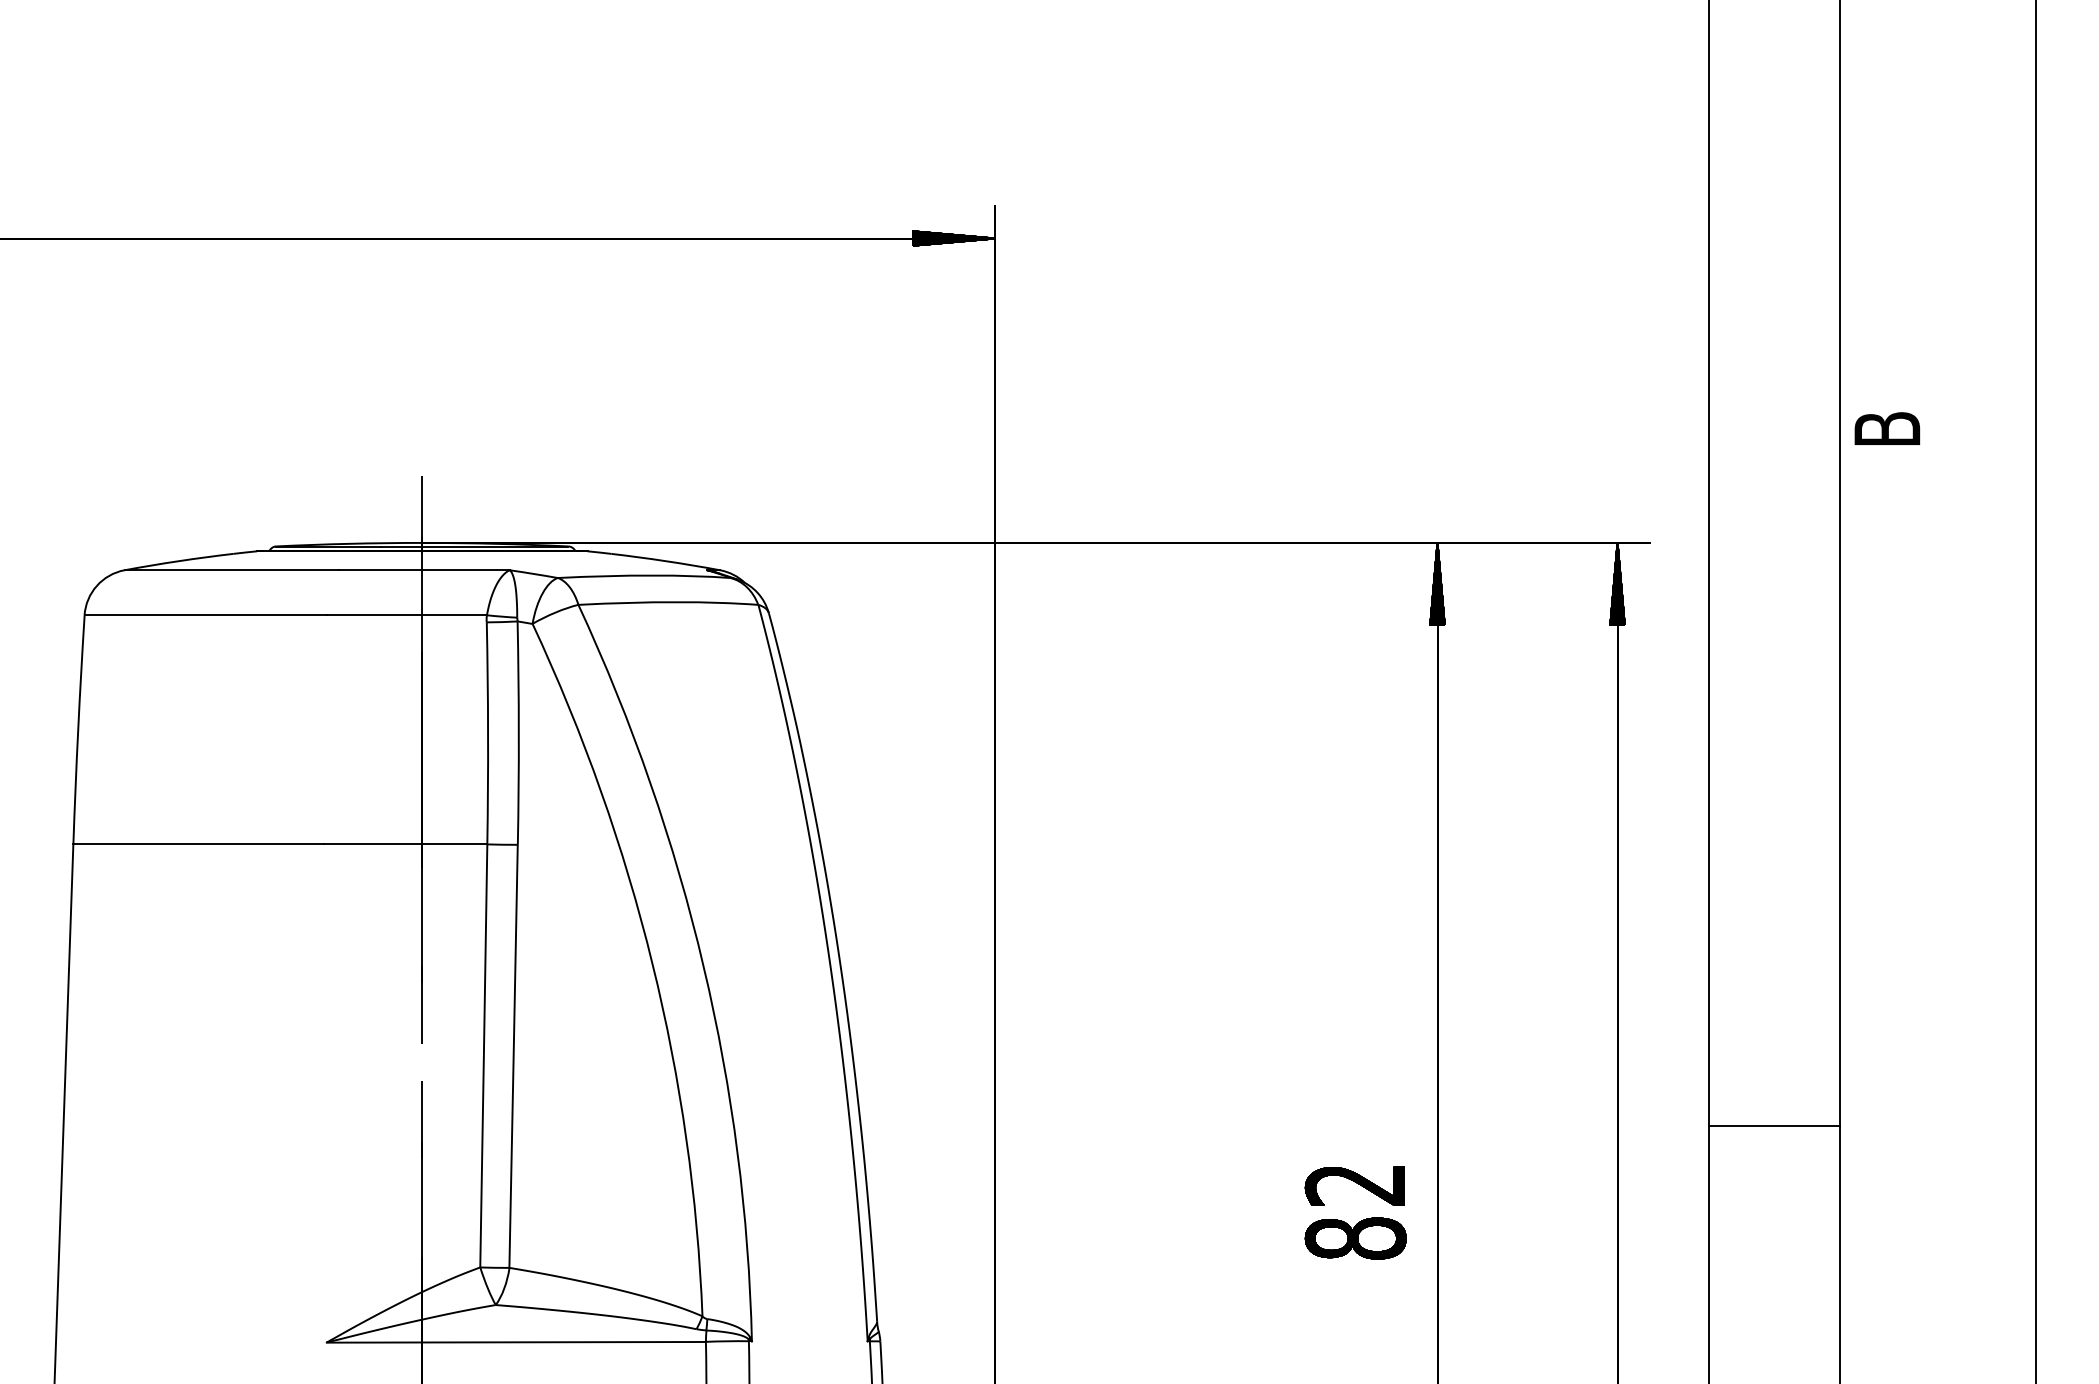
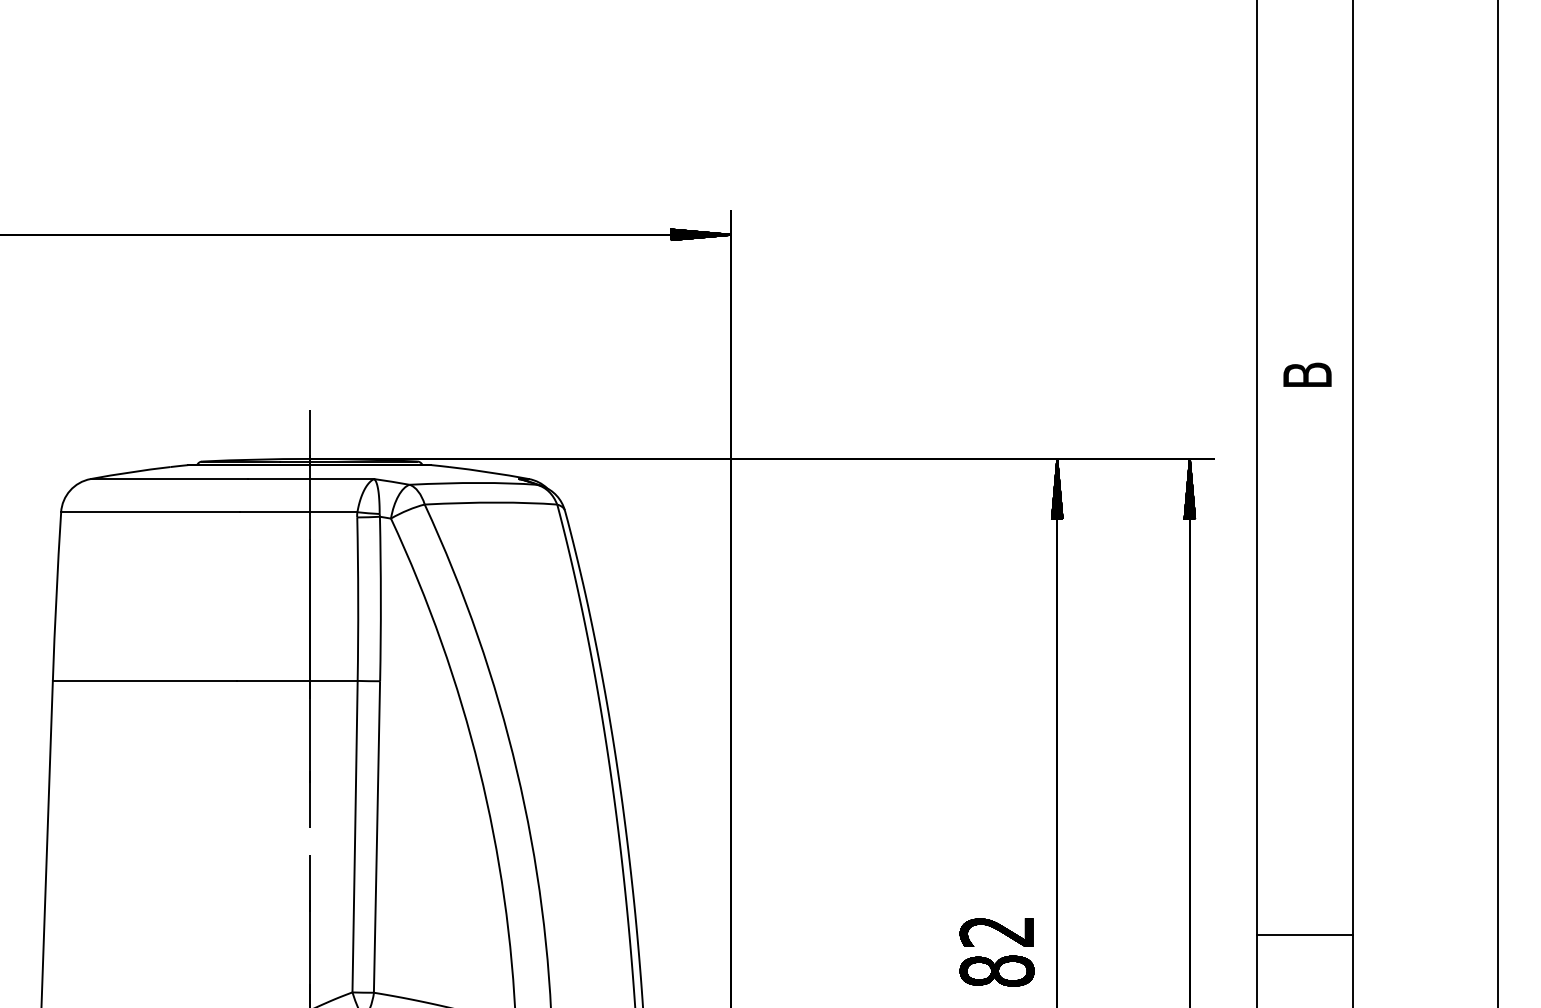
text: (1887, 428) -> (1307, 374), moved
line: (1773, 1125) -> (1304, 935), moved

